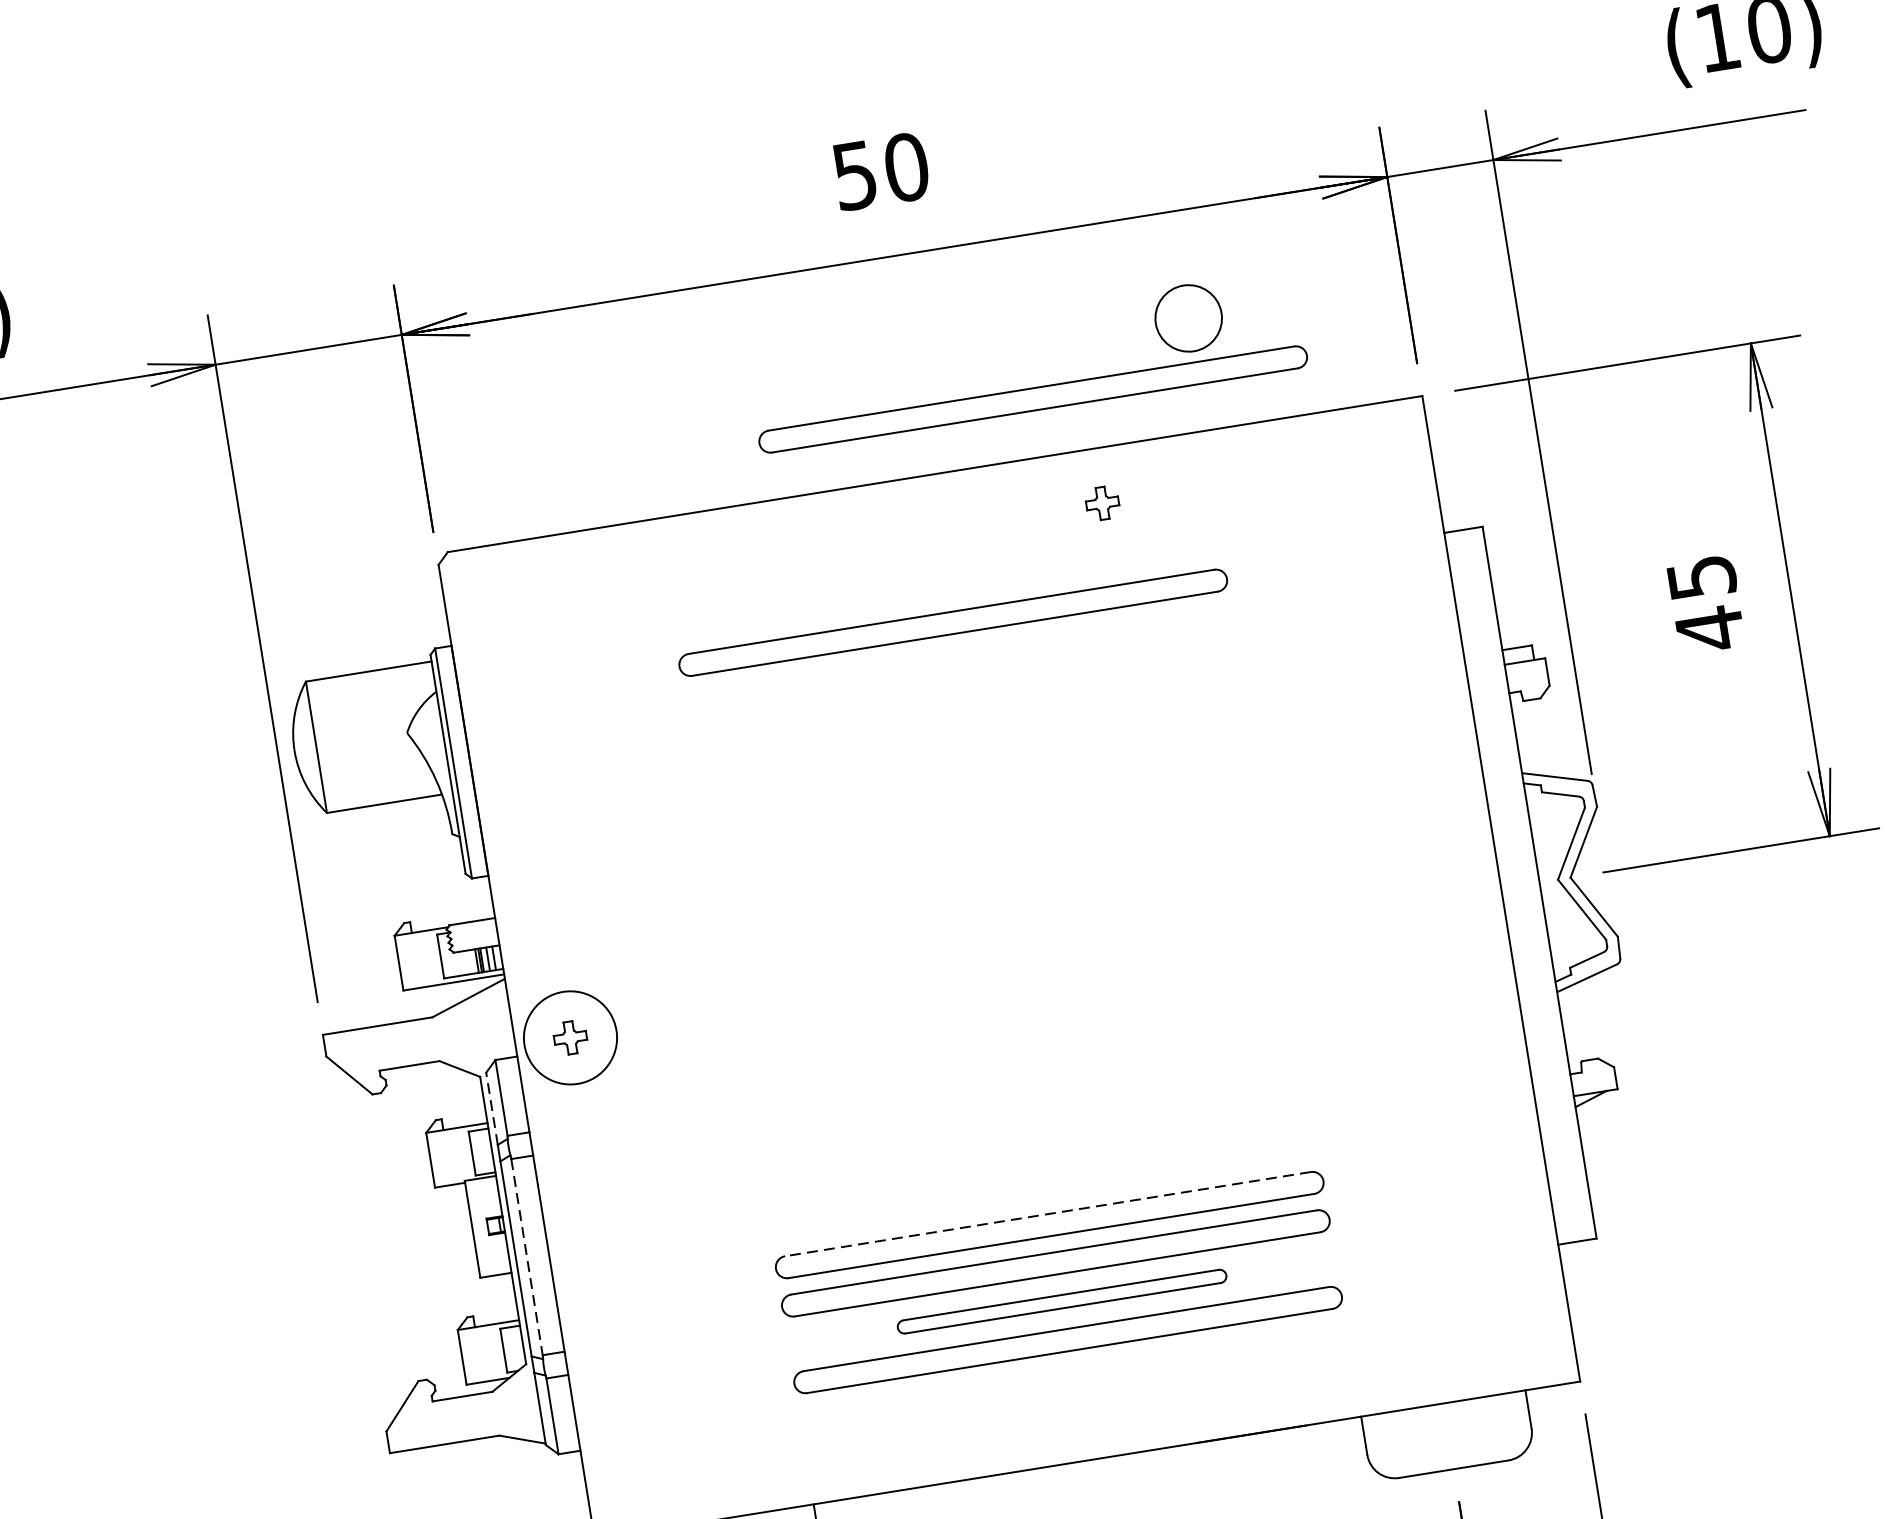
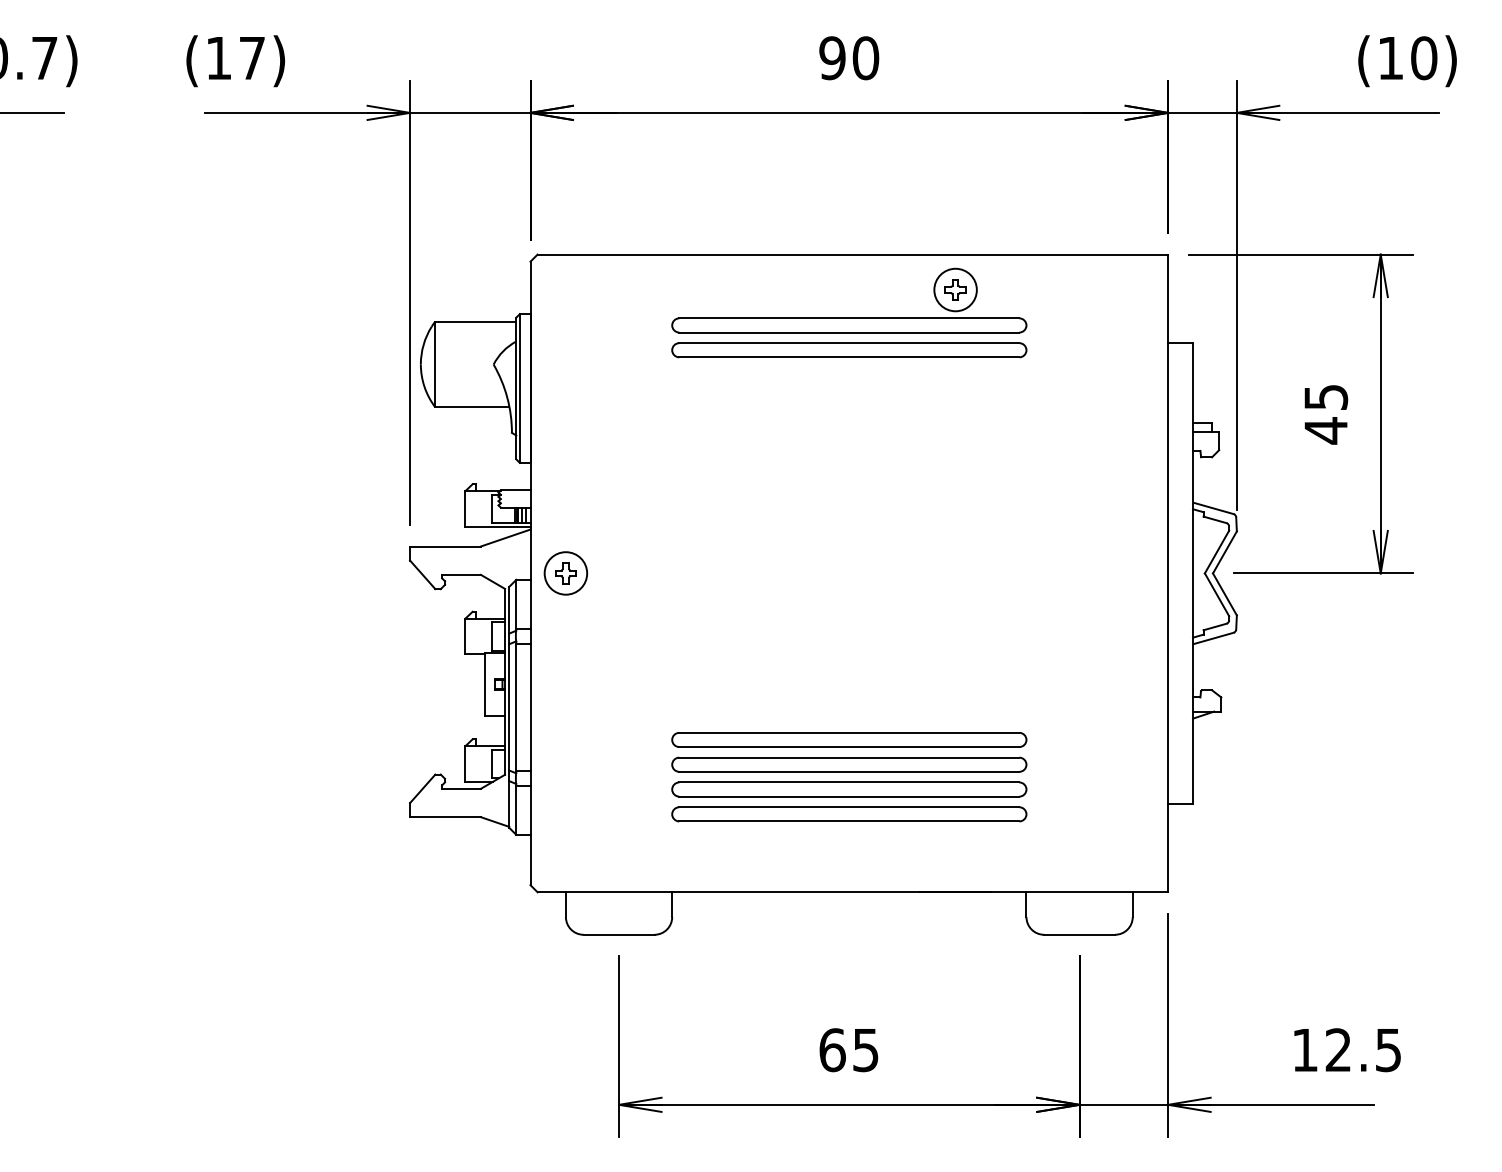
text: (855, 176) -> (832, 58), 50 -> 90
part: (1031, 387) -> (849, 317), moved
circle: (569, 1038) -> (565, 573), size x0.71
line: (492, 1107) -> (509, 609), dashed -> solid
line: (1046, 1213) -> (848, 732), dashed -> solid
line: (527, 1257) -> (516, 707), dashed -> solid
part: (1062, 1301) -> (849, 789), size x1.67

